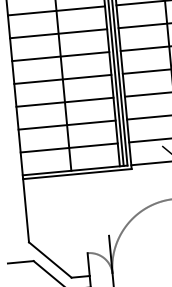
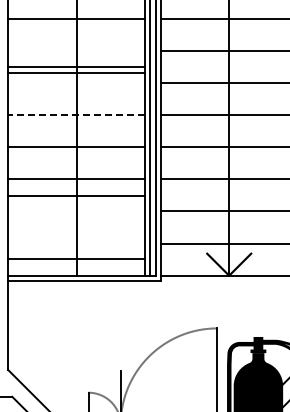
line: (56, 10) -> (76, 72), moved
line: (58, 33) -> (76, 66), moved
line: (60, 56) -> (76, 114), solid -> dashed
line: (67, 125) -> (76, 196), moved
line: (69, 147) -> (76, 258), moved

